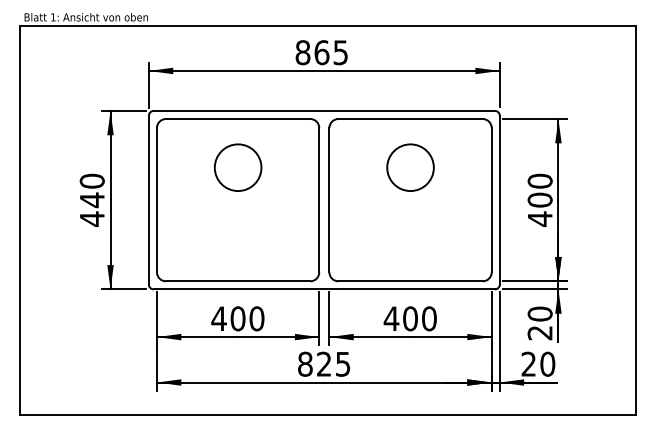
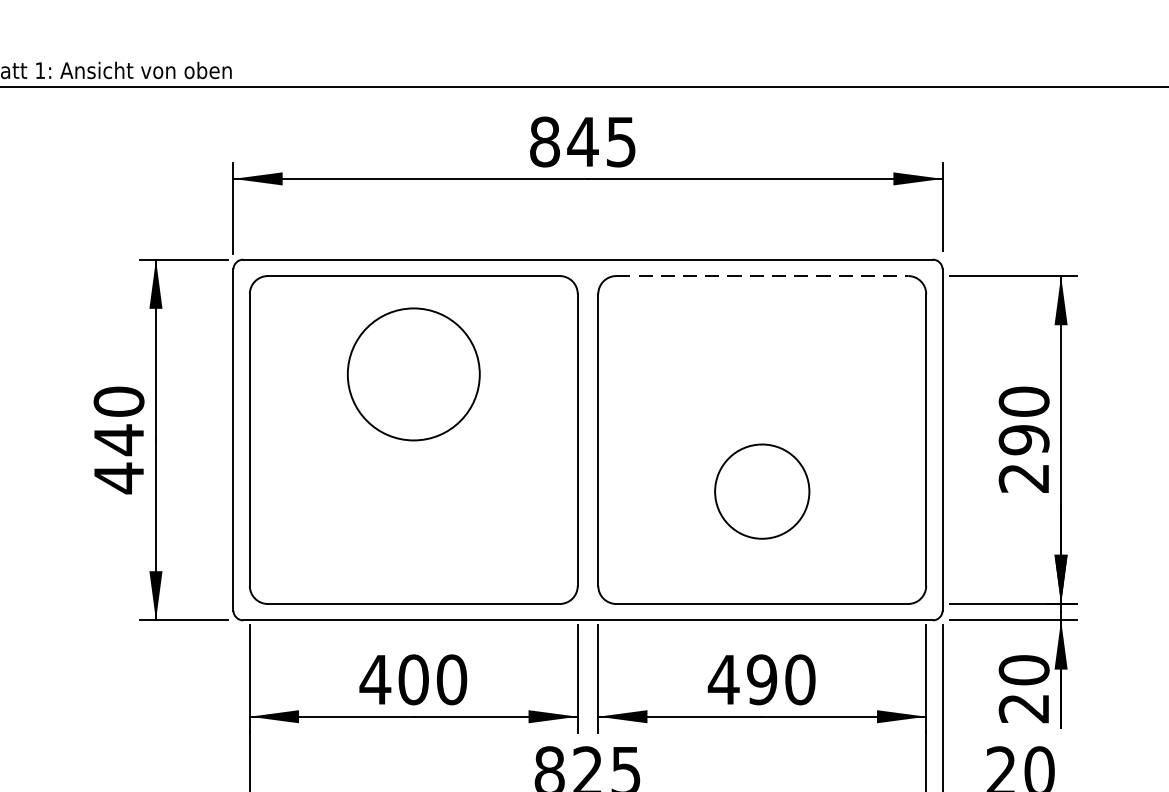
text: (321, 52) -> (582, 141), 865 -> 845
line: (411, 119) -> (764, 276), solid -> dashed
circle: (237, 167) -> (412, 373), size x1.4
circle: (410, 167) -> (762, 491), moved
text: (539, 209) -> (1022, 458), 400 -> 290
text: (410, 318) -> (762, 679), 400 -> 490

